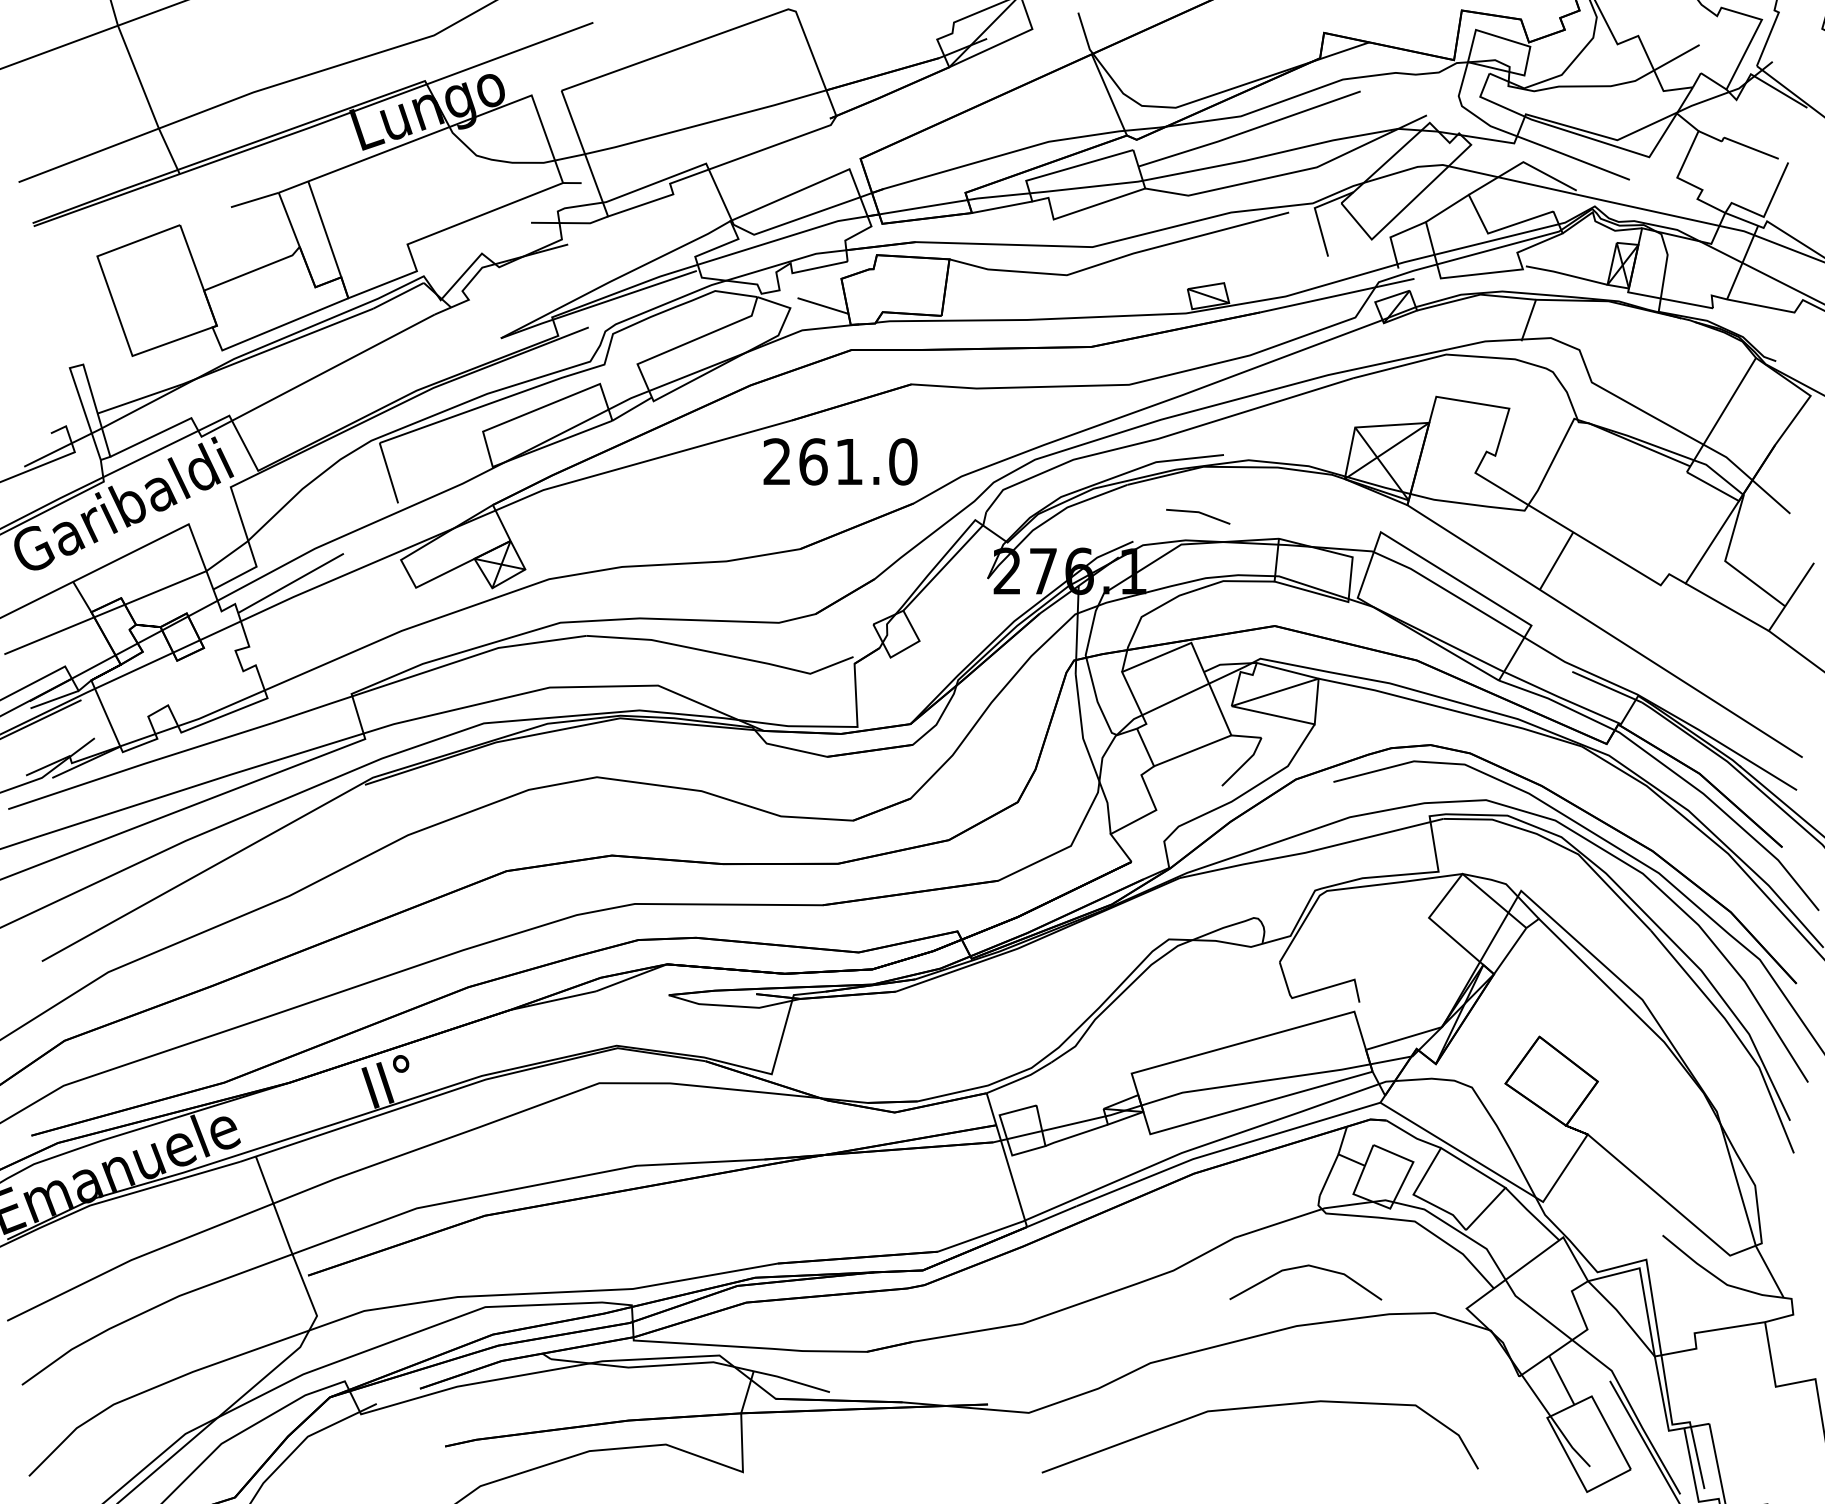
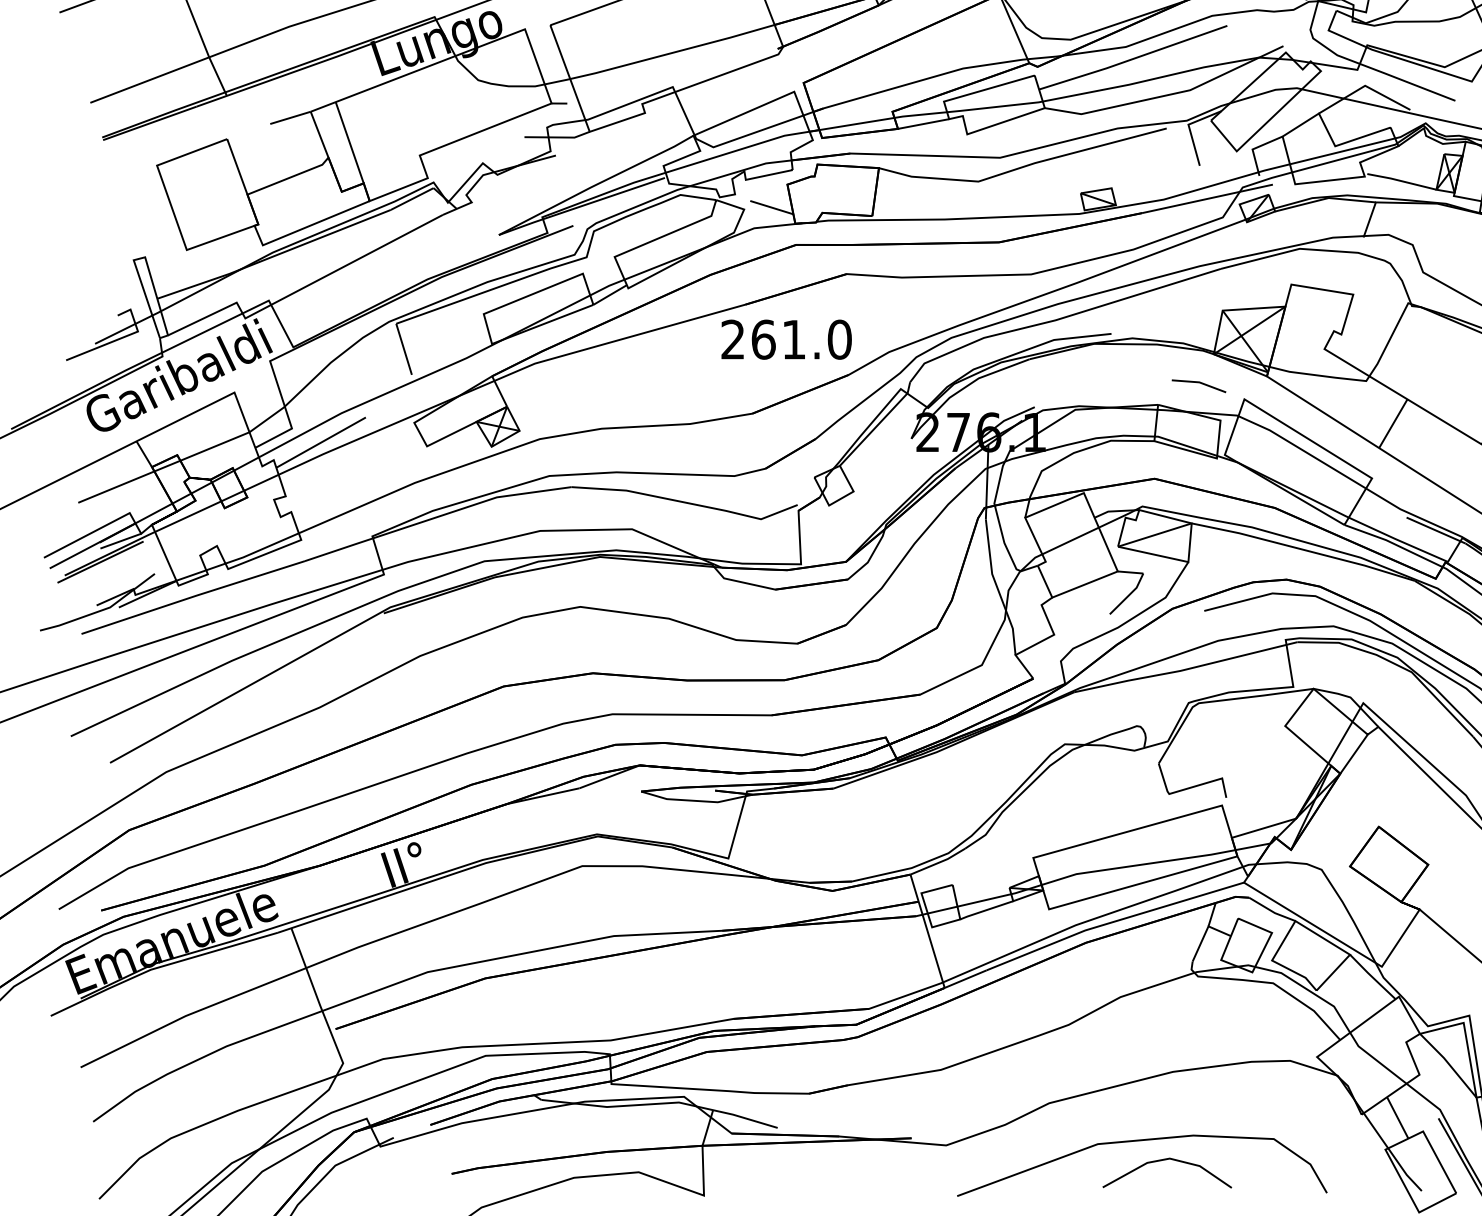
line: (1198, 513) -> (1199, 383), moved
line: (1304, 1267) -> (1166, 1160), moved

